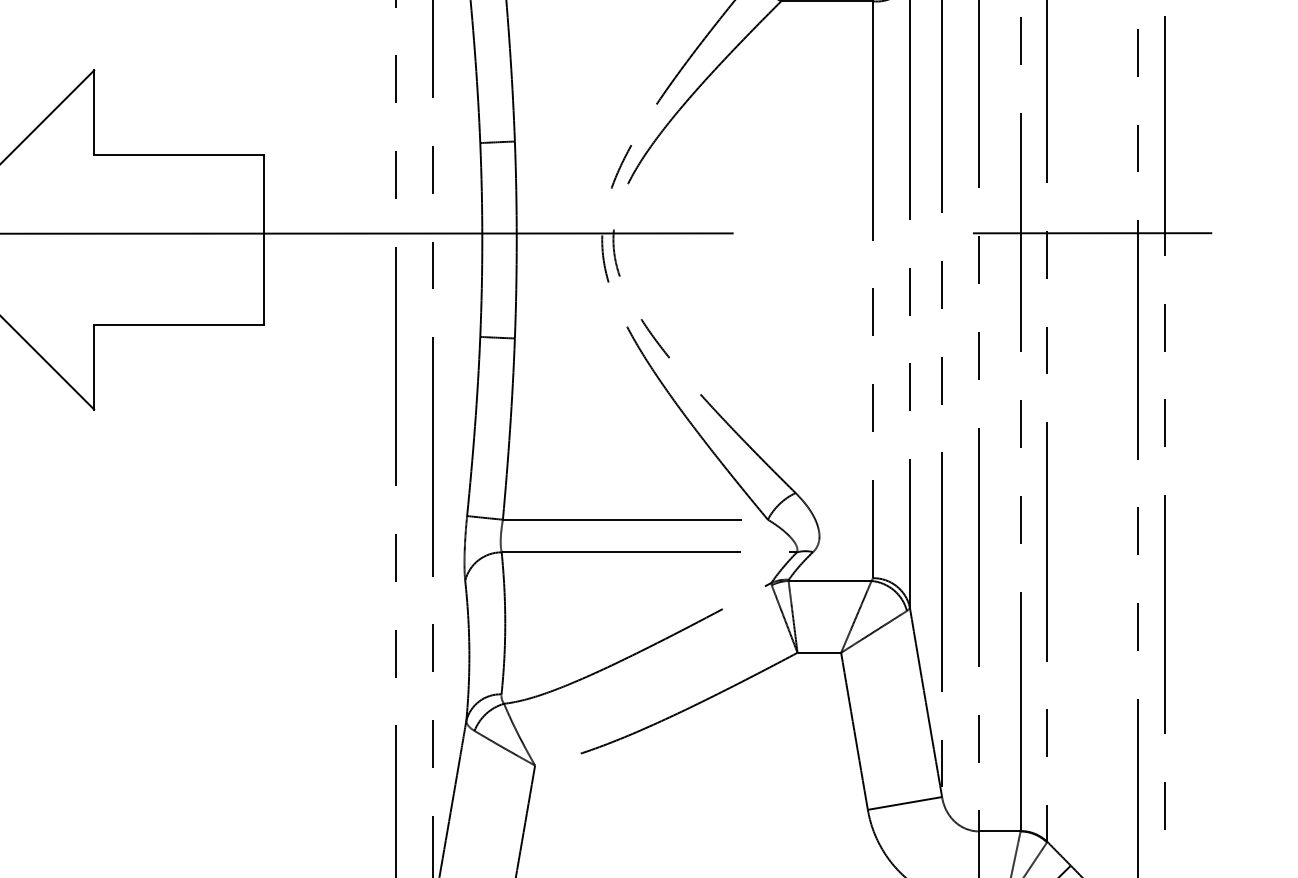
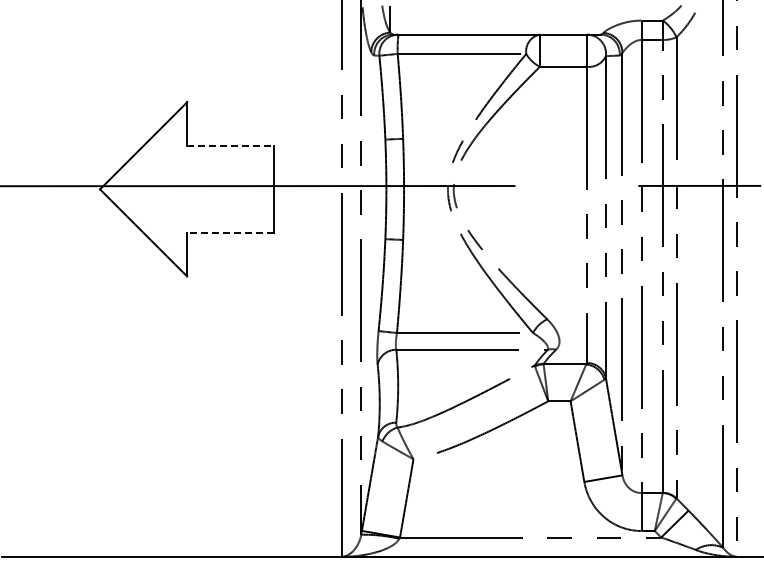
line: (178, 154) -> (230, 145), solid -> dashed
line: (178, 323) -> (230, 232), solid -> dashed

